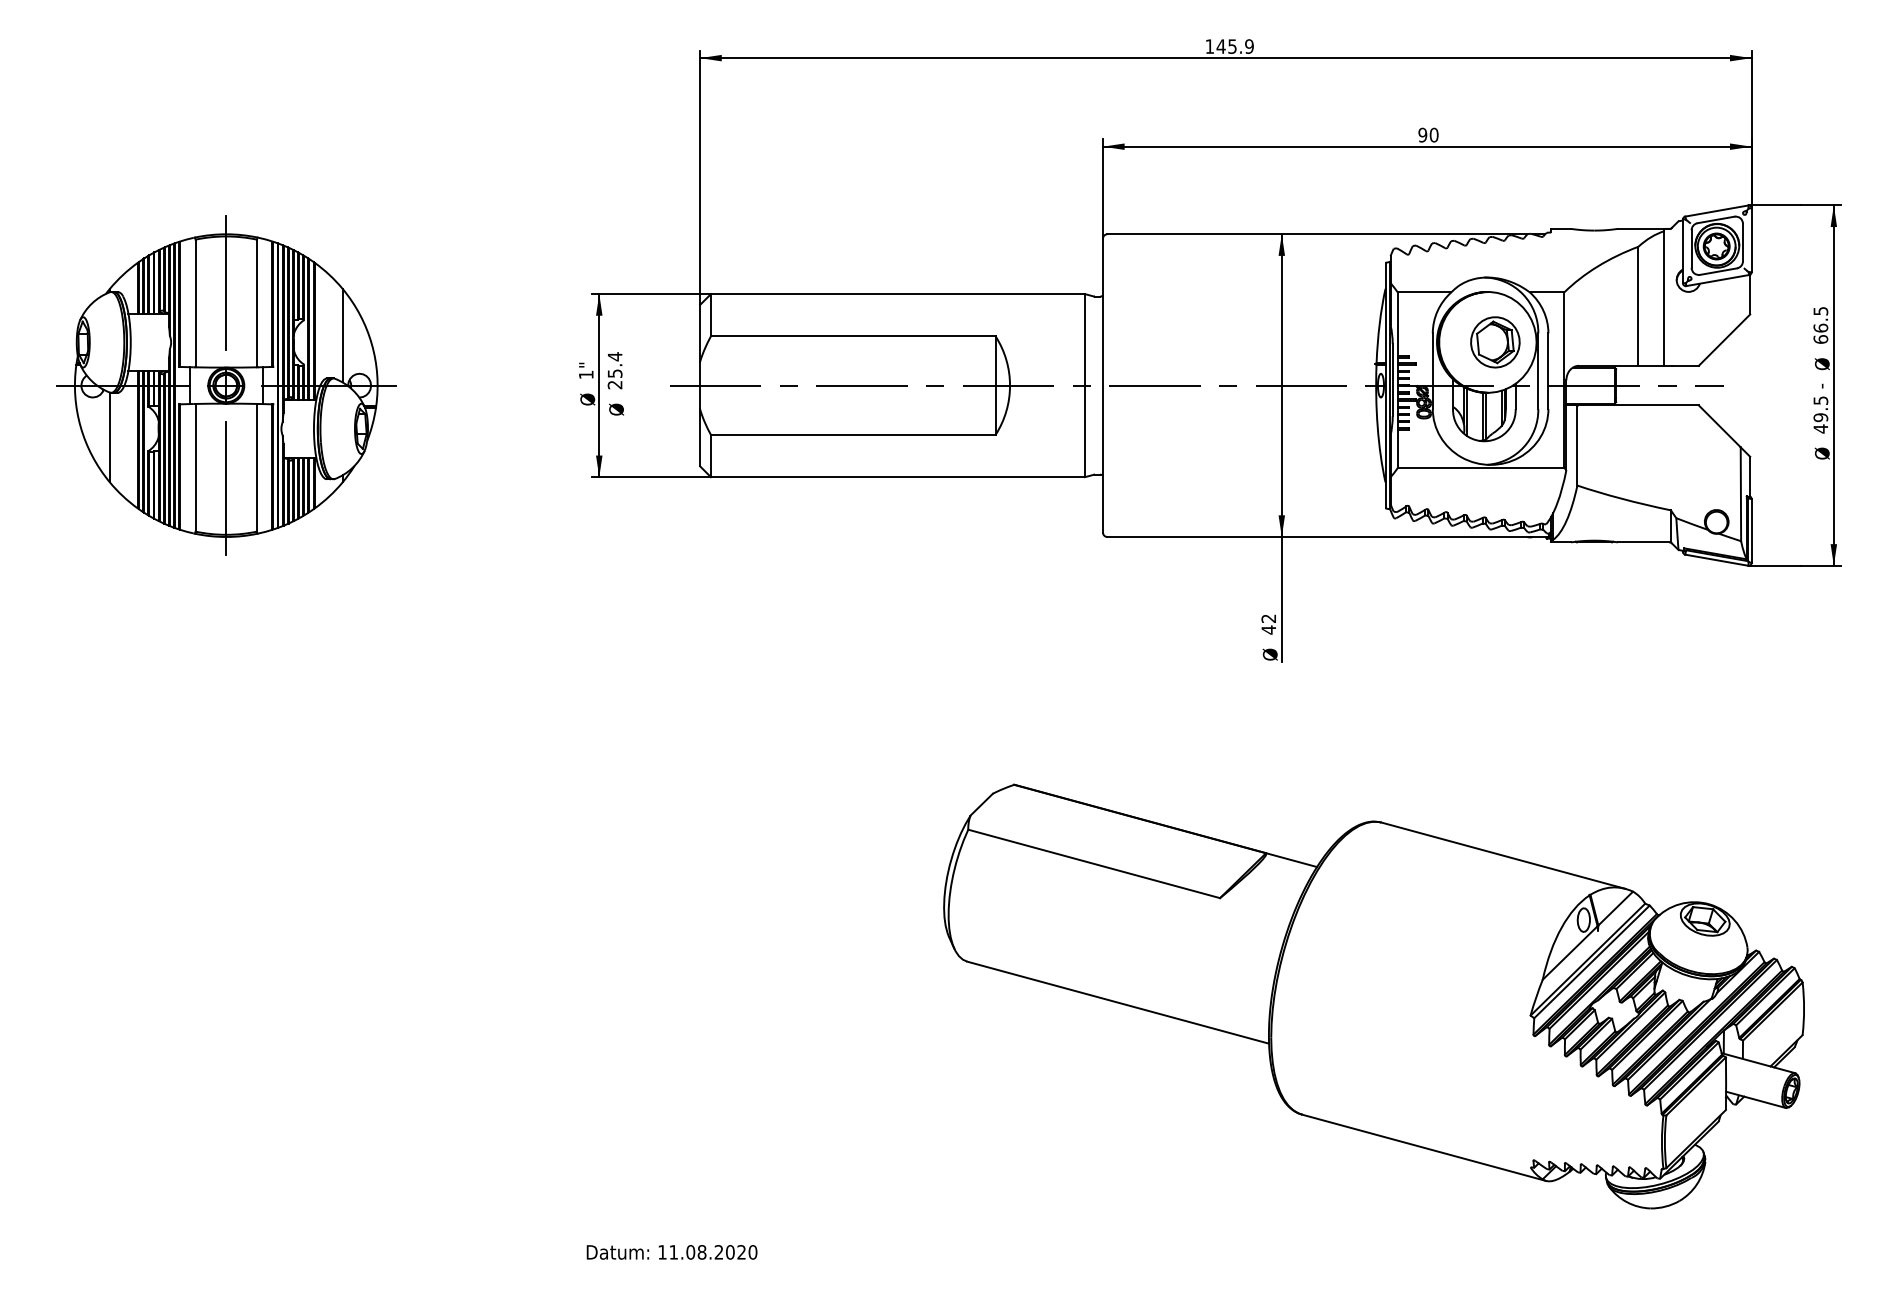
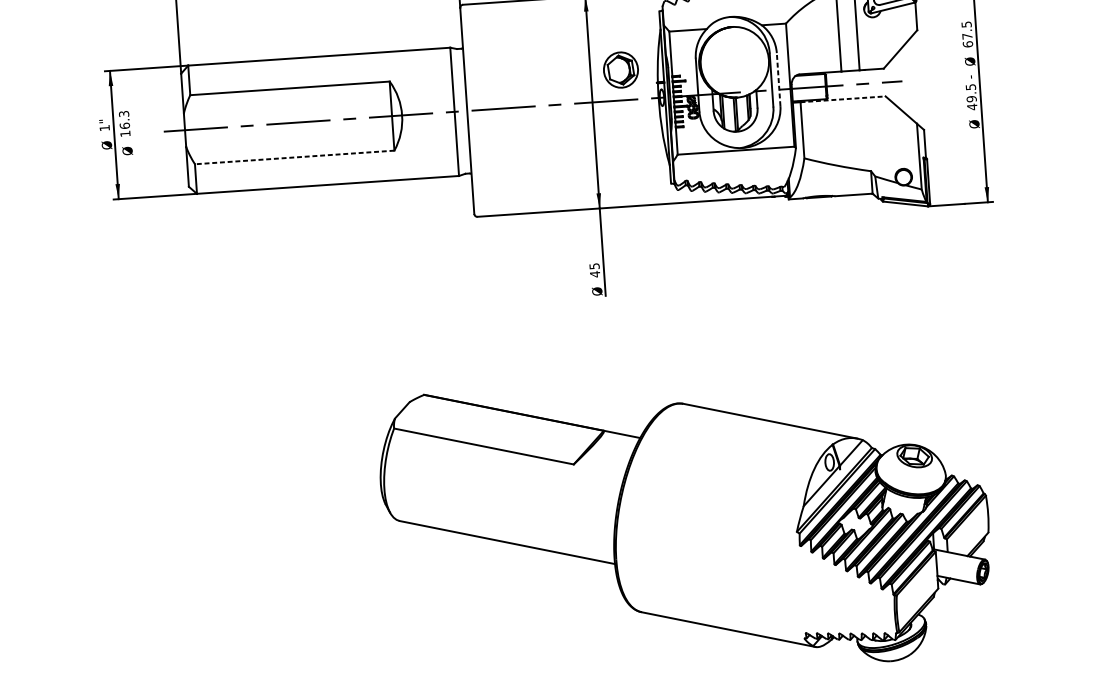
text: (1820, 327) -> (967, 36), 66.5 -> 67.5
part: (1495, 342) -> (621, 70), moved
text: (614, 370) -> (124, 123), 25.4 -> 16.3
line: (1548, 371) -> (778, 79), solid -> dashed
line: (1638, 405) -> (843, 99), solid -> dashed
line: (852, 434) -> (294, 157), solid -> dashed
text: (1268, 618) -> (594, 266), 42 -> 45

